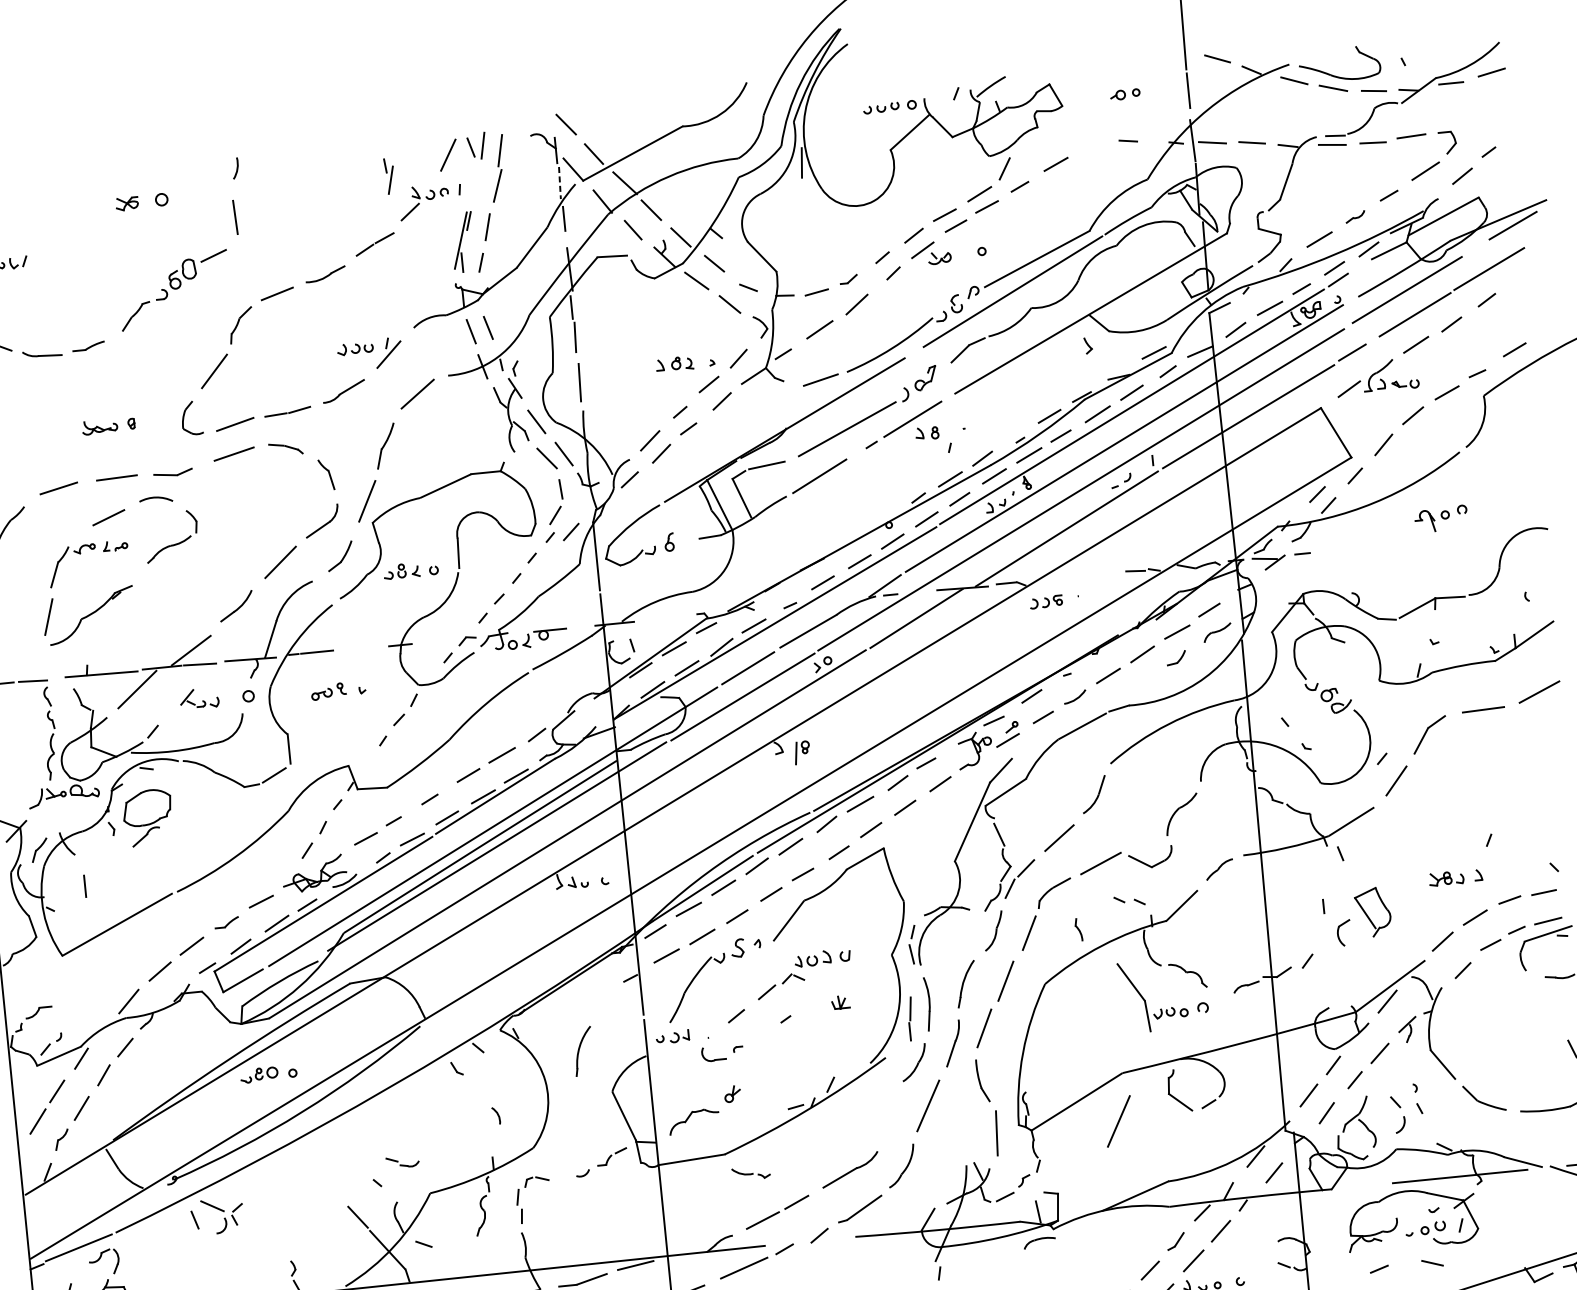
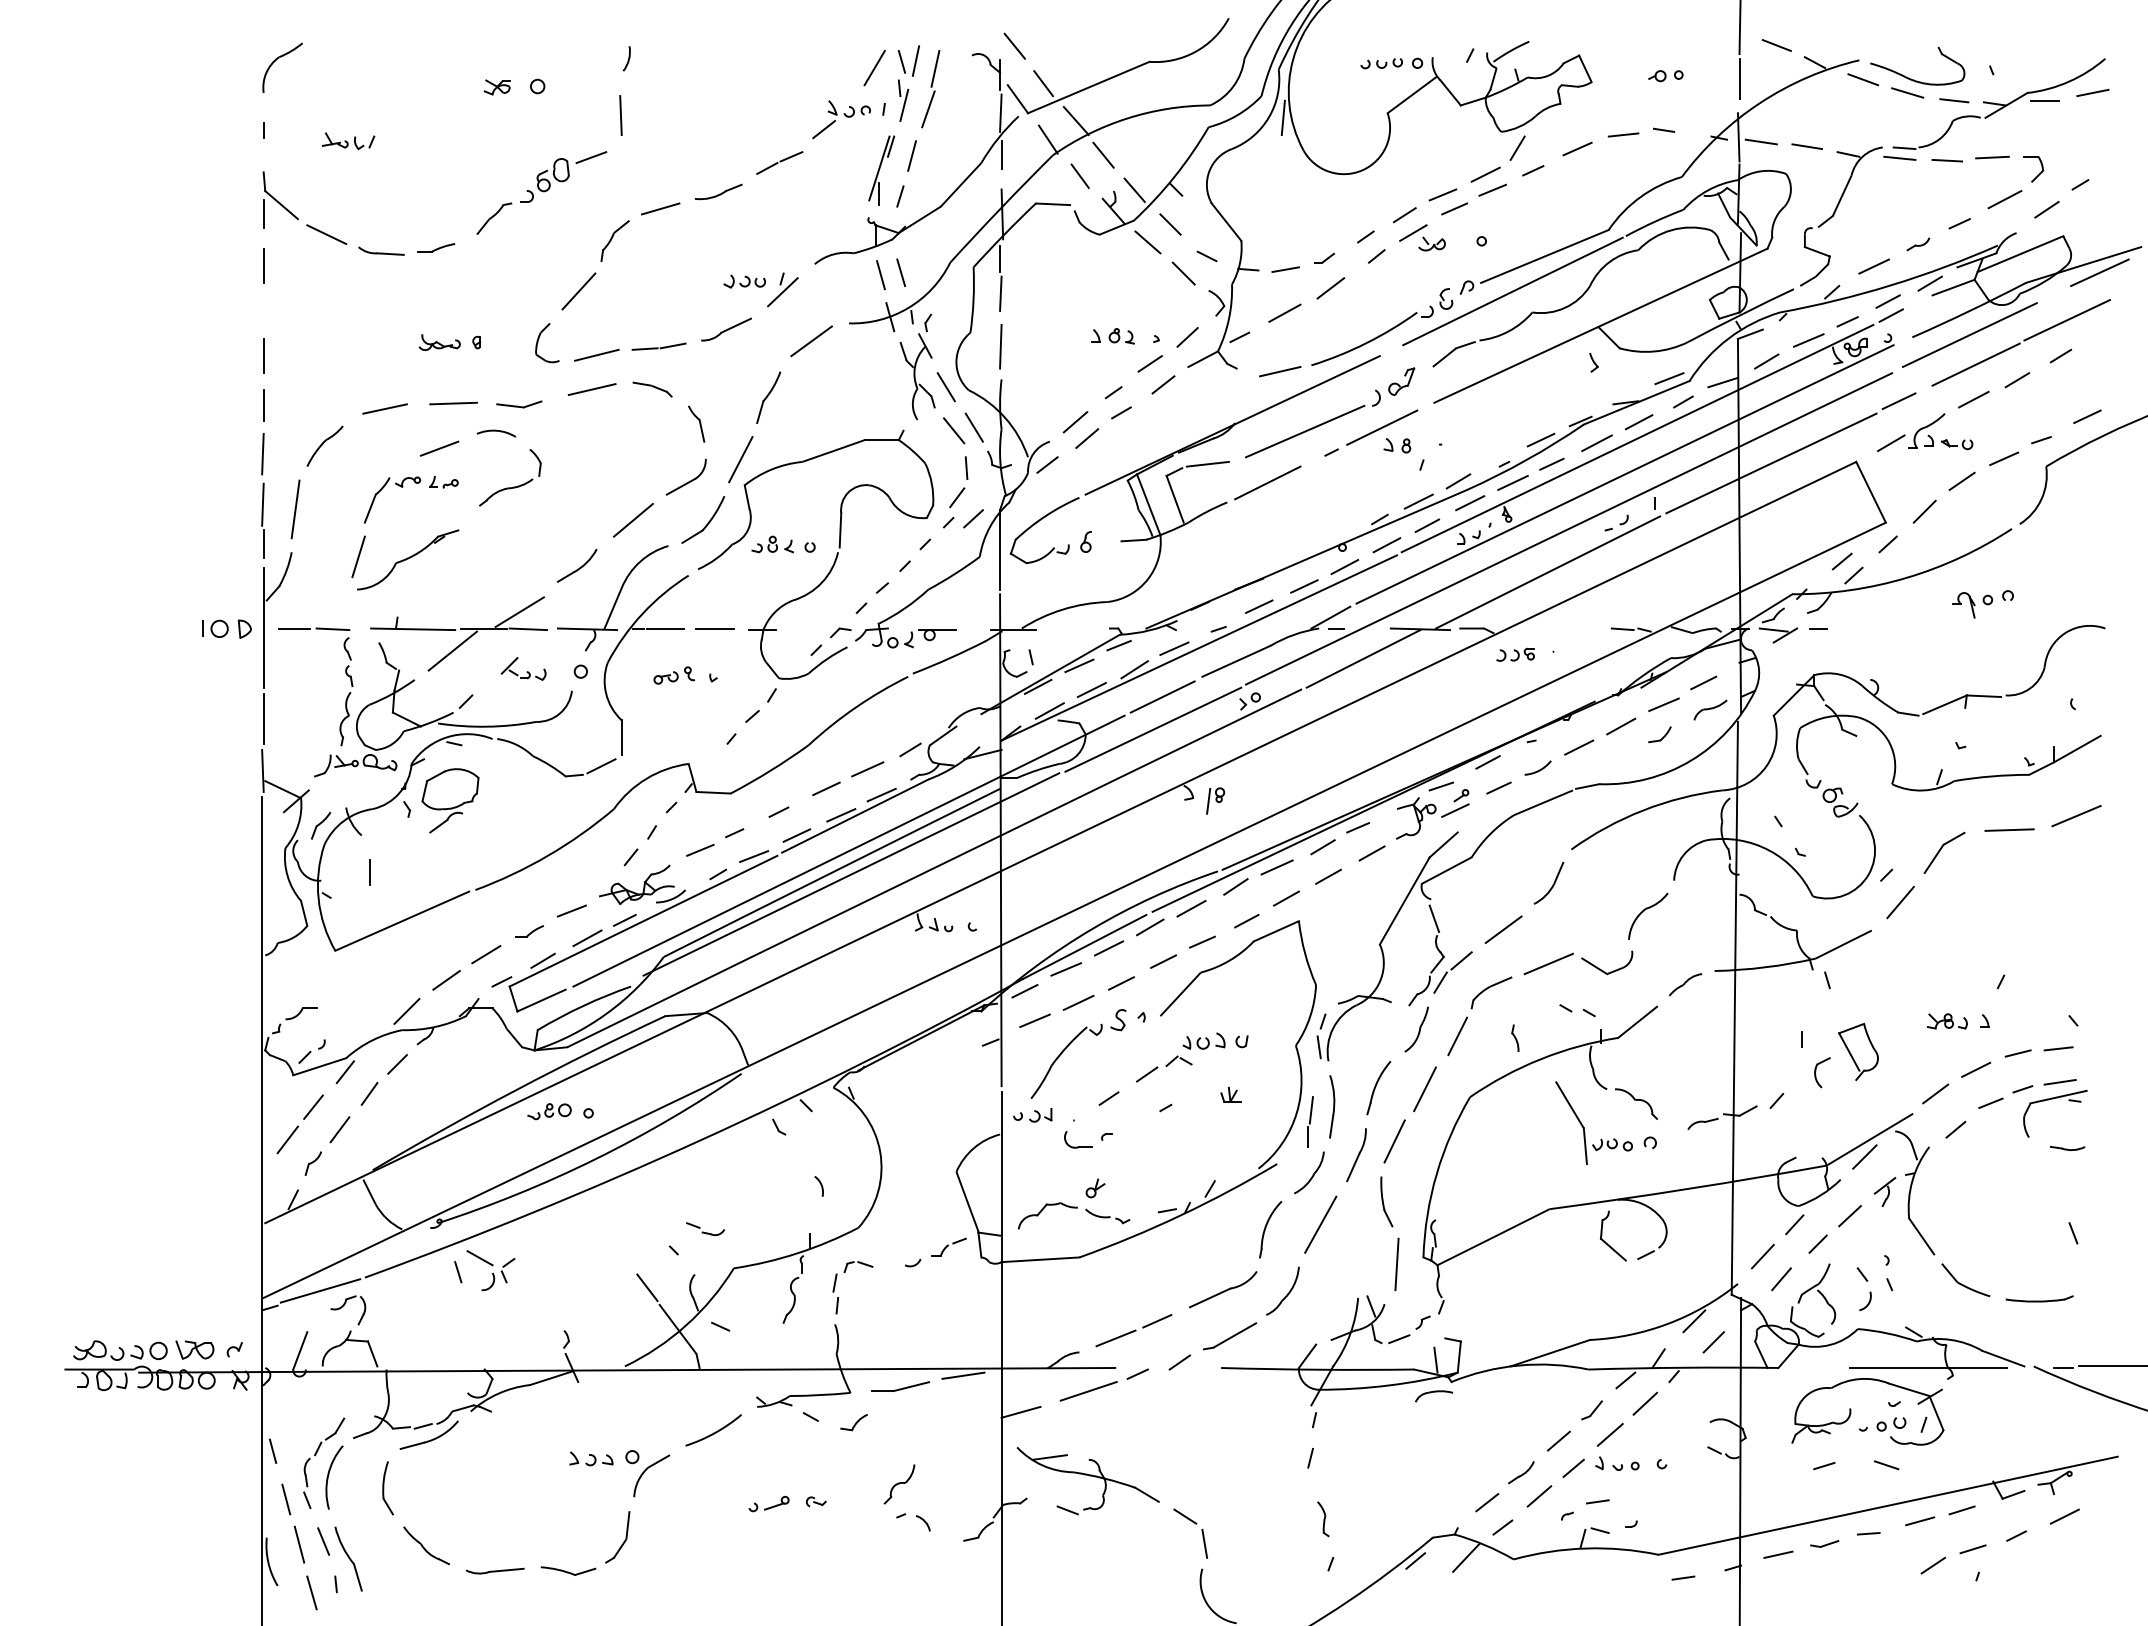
line: (1094, 148) -> (1623, 134), added
part: (389, 176) -> (903, 100), moved
line: (559, 183) -> (1000, 113), dashed -> solid
part: (340, 555) -> (703, 519), size x1.43
line: (359, 647) -> (714, 628), added
part: (583, 1051) -> (1270, 1229), moved
line: (1118, 1121) -> (1539, 1264), removed
part: (750, 1173) -> (1107, 1216), moved

